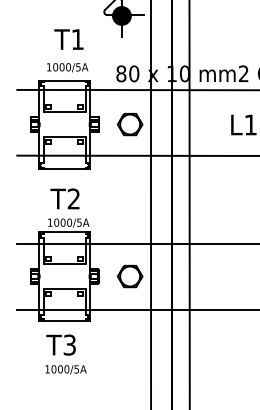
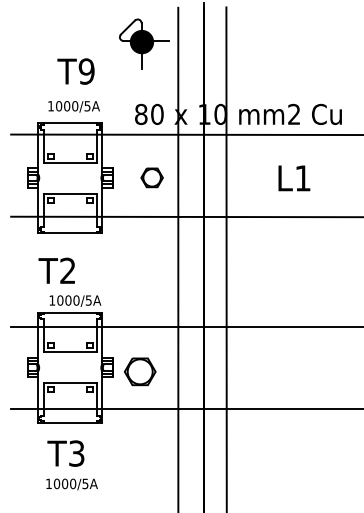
text: (77, 39) -> (86, 71), T1 -> T9
part: (129, 124) -> (151, 177), size x0.7
text: (64, 198) -> (56, 270), moved
part: (129, 276) -> (139, 371), moved

